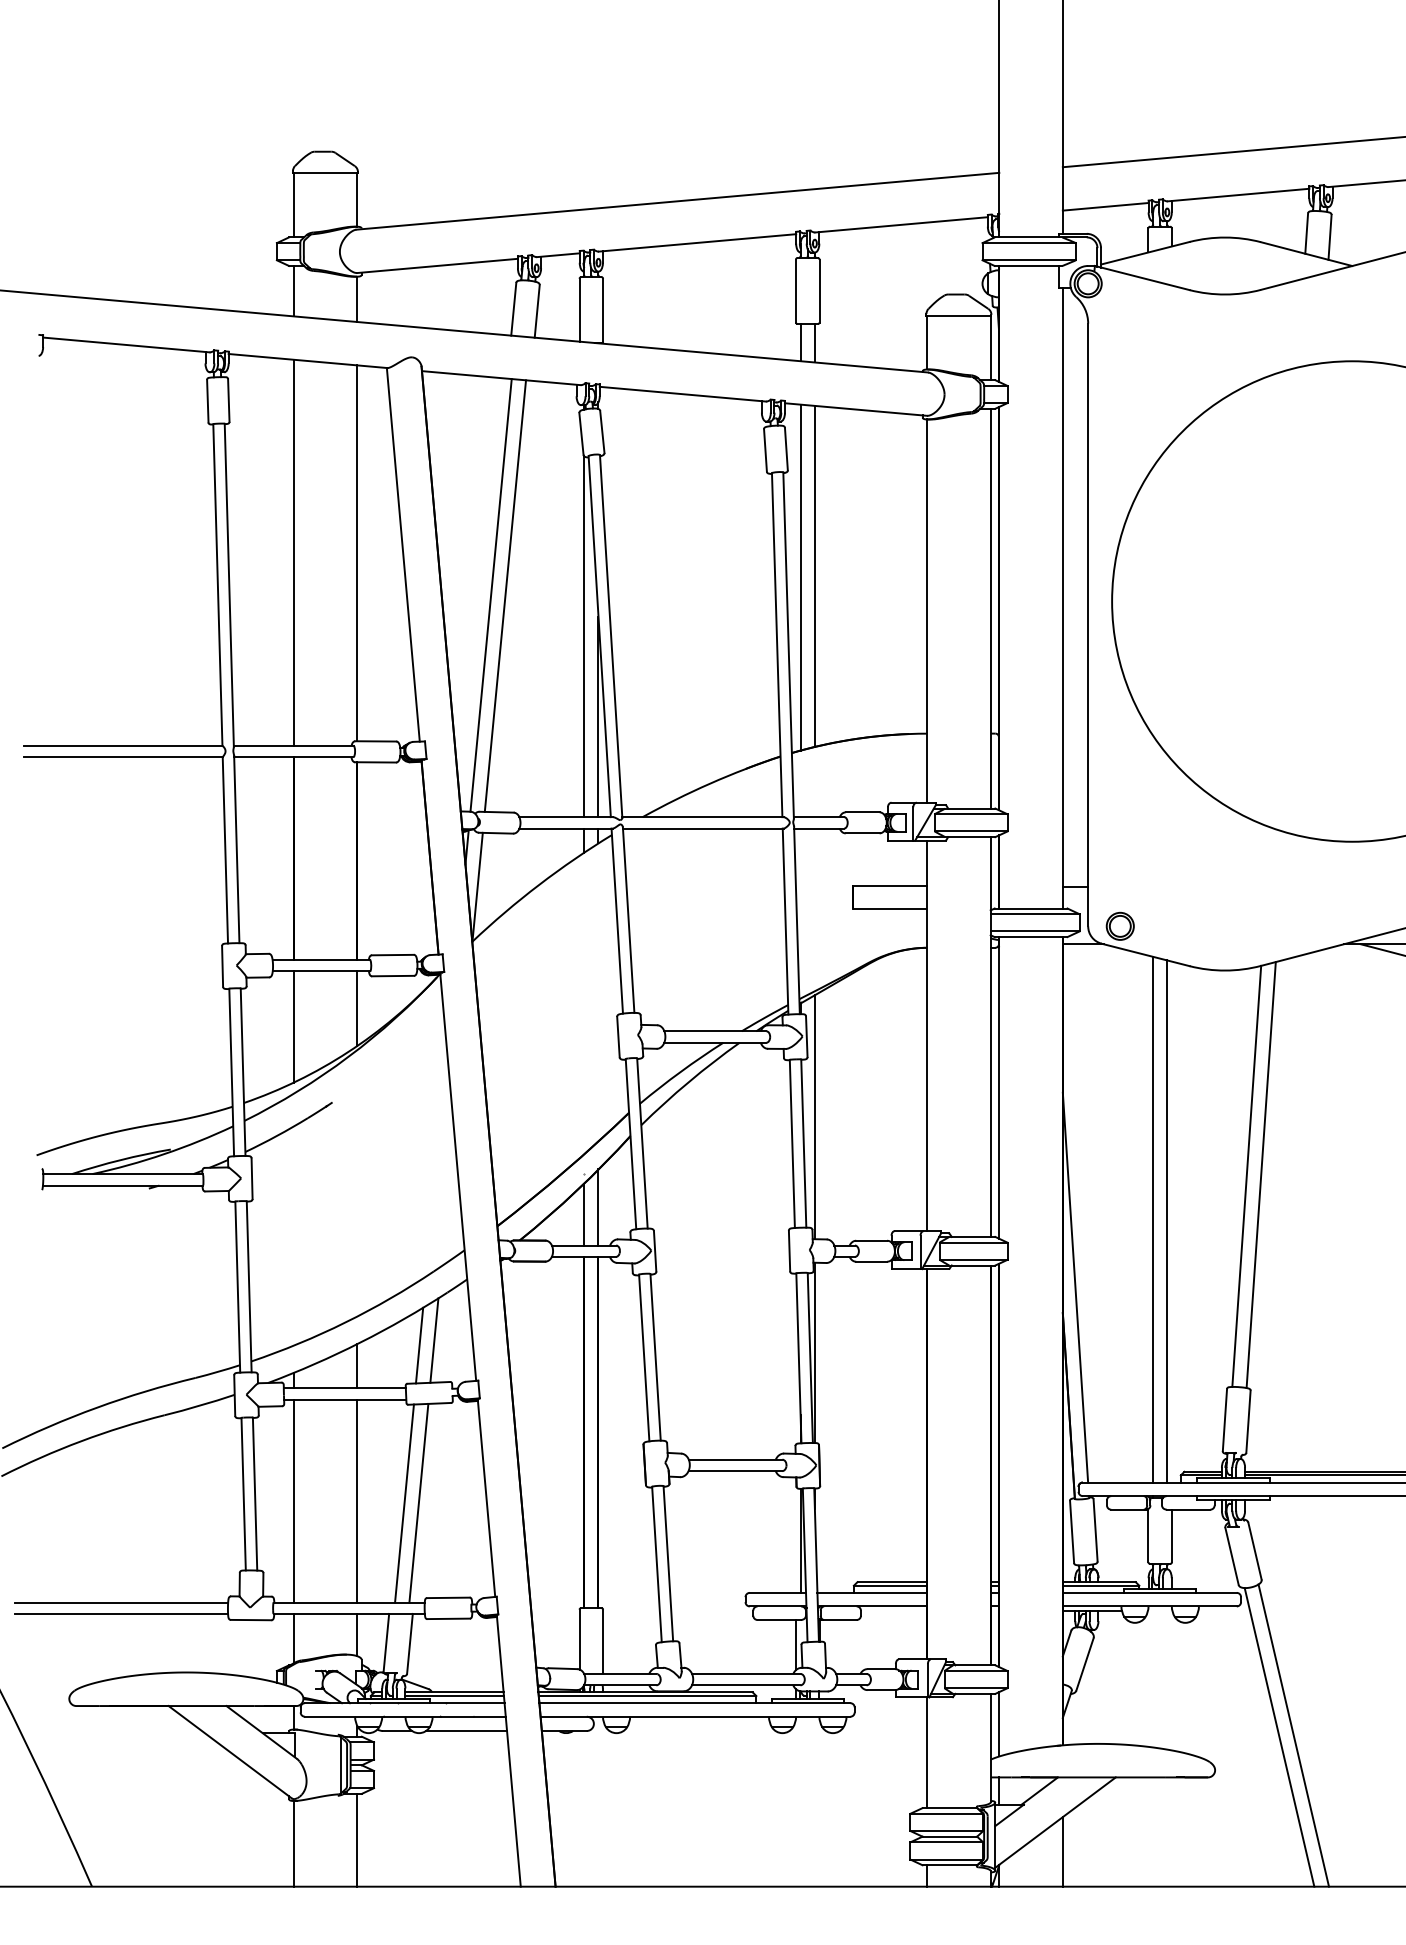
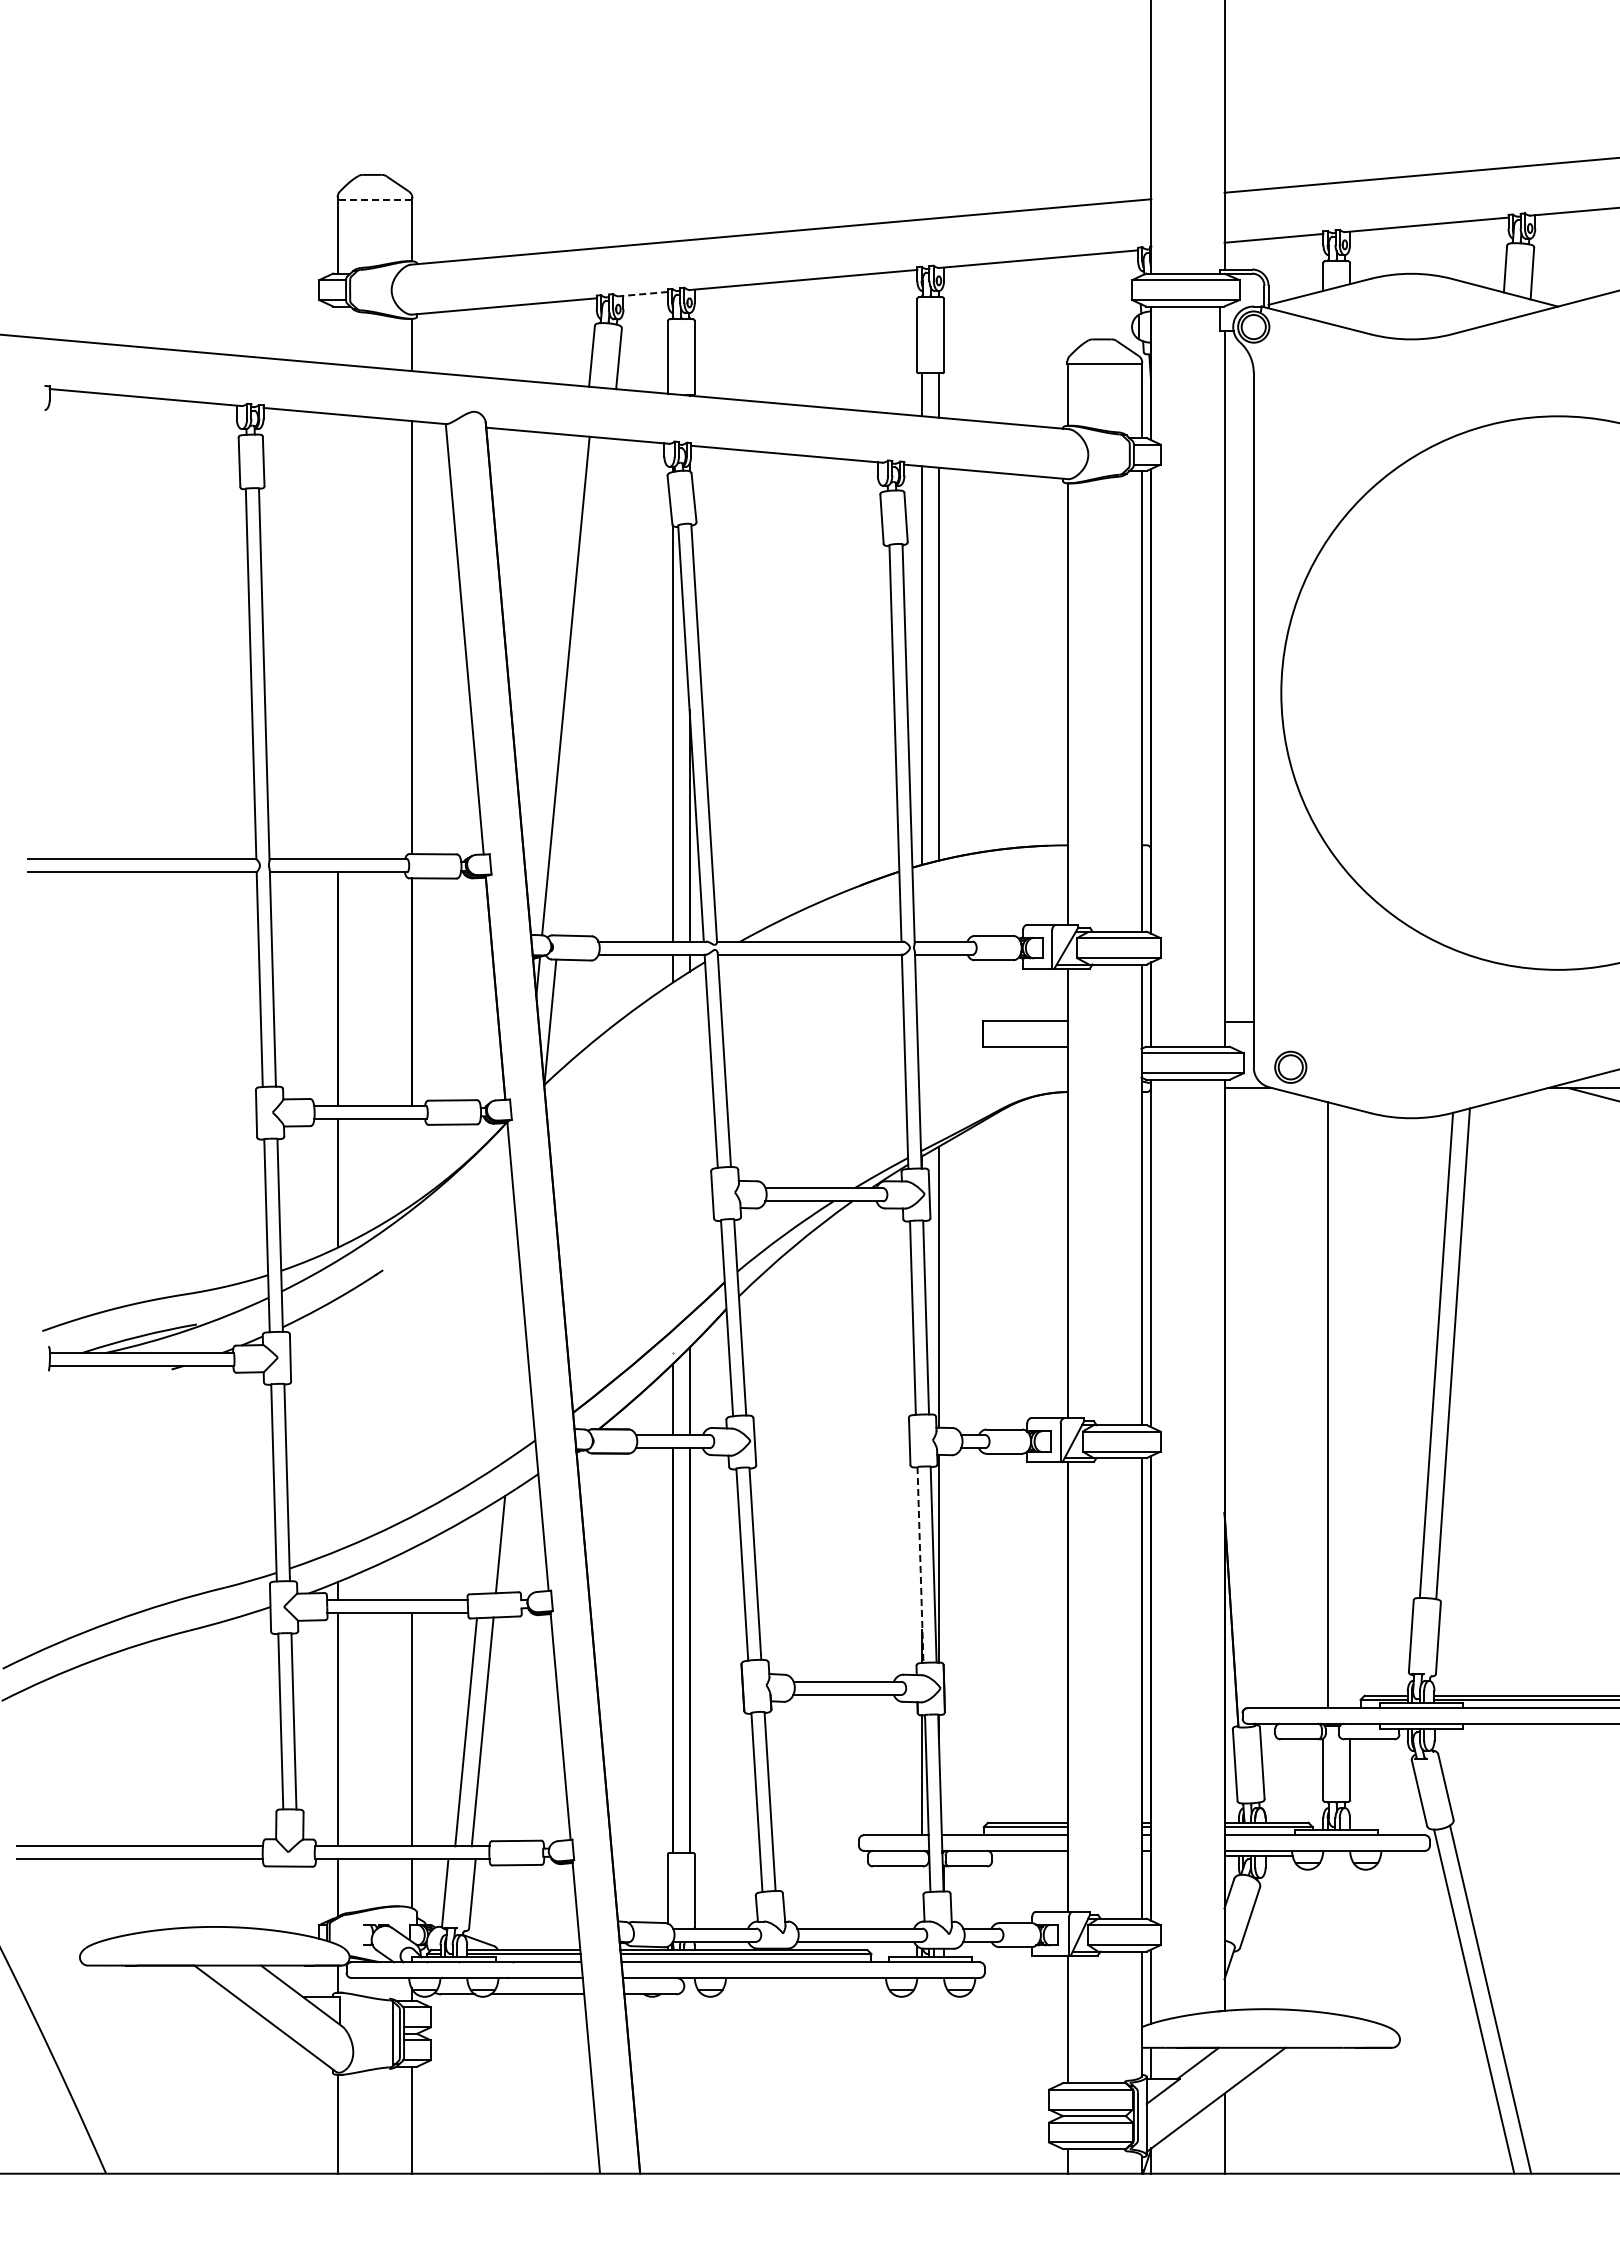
line: (324, 173) -> (374, 199), solid -> dashed
line: (558, 255) -> (643, 294), solid -> dashed
line: (293, 291) -> (338, 335), removed
line: (293, 552) -> (338, 636), removed
line: (505, 595) -> (582, 686), removed
line: (357, 1008) -> (411, 1162), removed
line: (1166, 1221) -> (1344, 1407), removed
line: (1074, 1287) -> (1238, 1483), removed
line: (419, 1344) -> (483, 1549), removed
line: (798, 1357) -> (920, 1564), solid -> dashed
line: (357, 1365) -> (411, 1573), removed
line: (796, 1645) -> (917, 1895), removed

